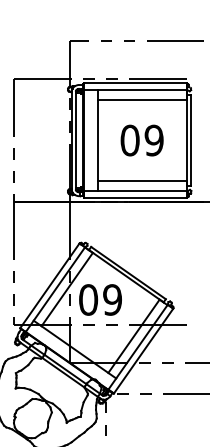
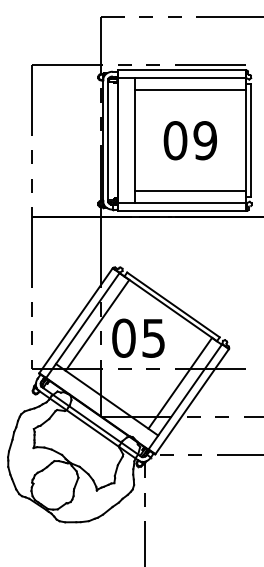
text: (112, 299) -> (153, 337), 09 -> 05

